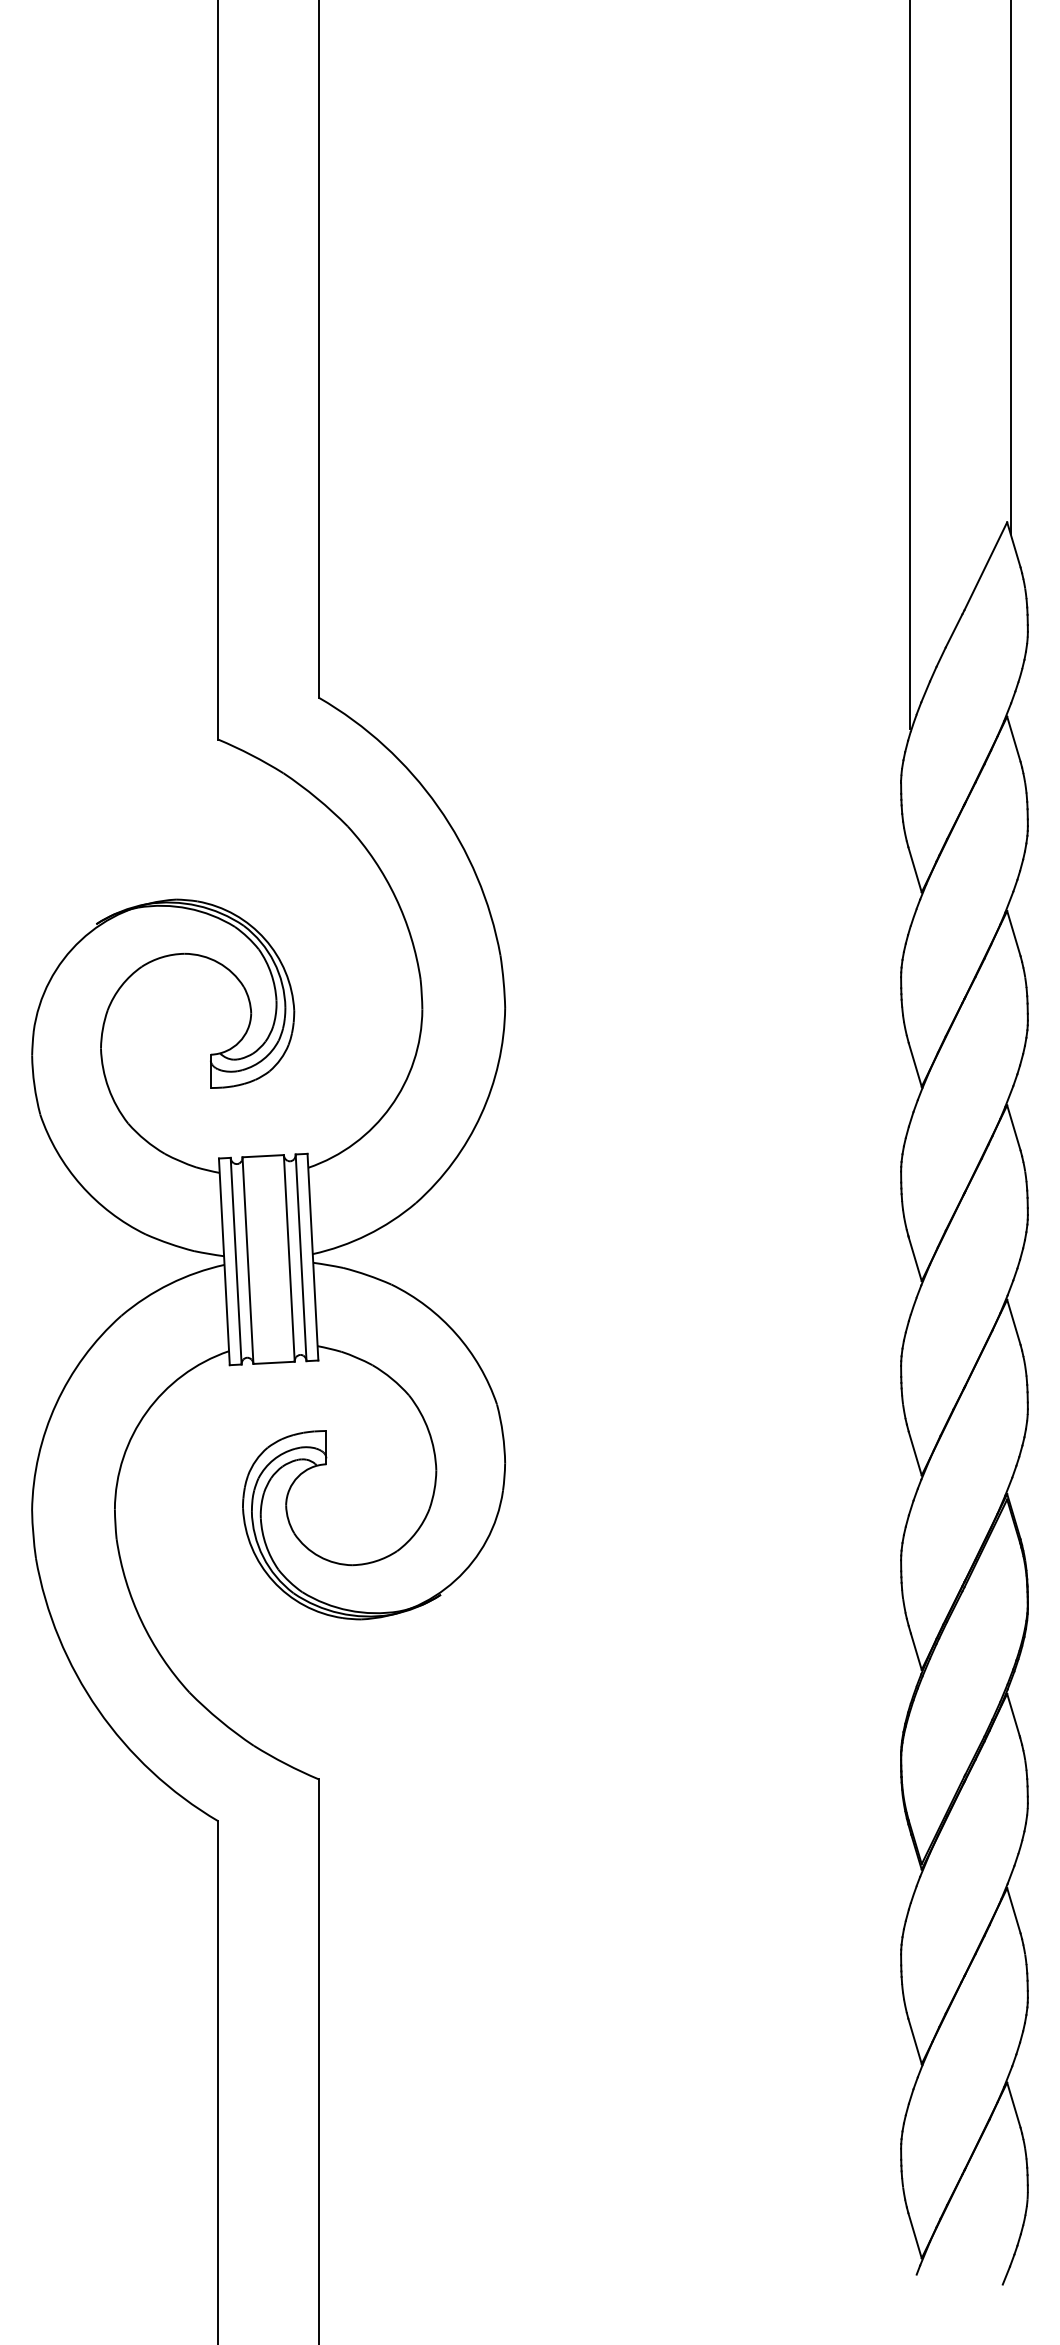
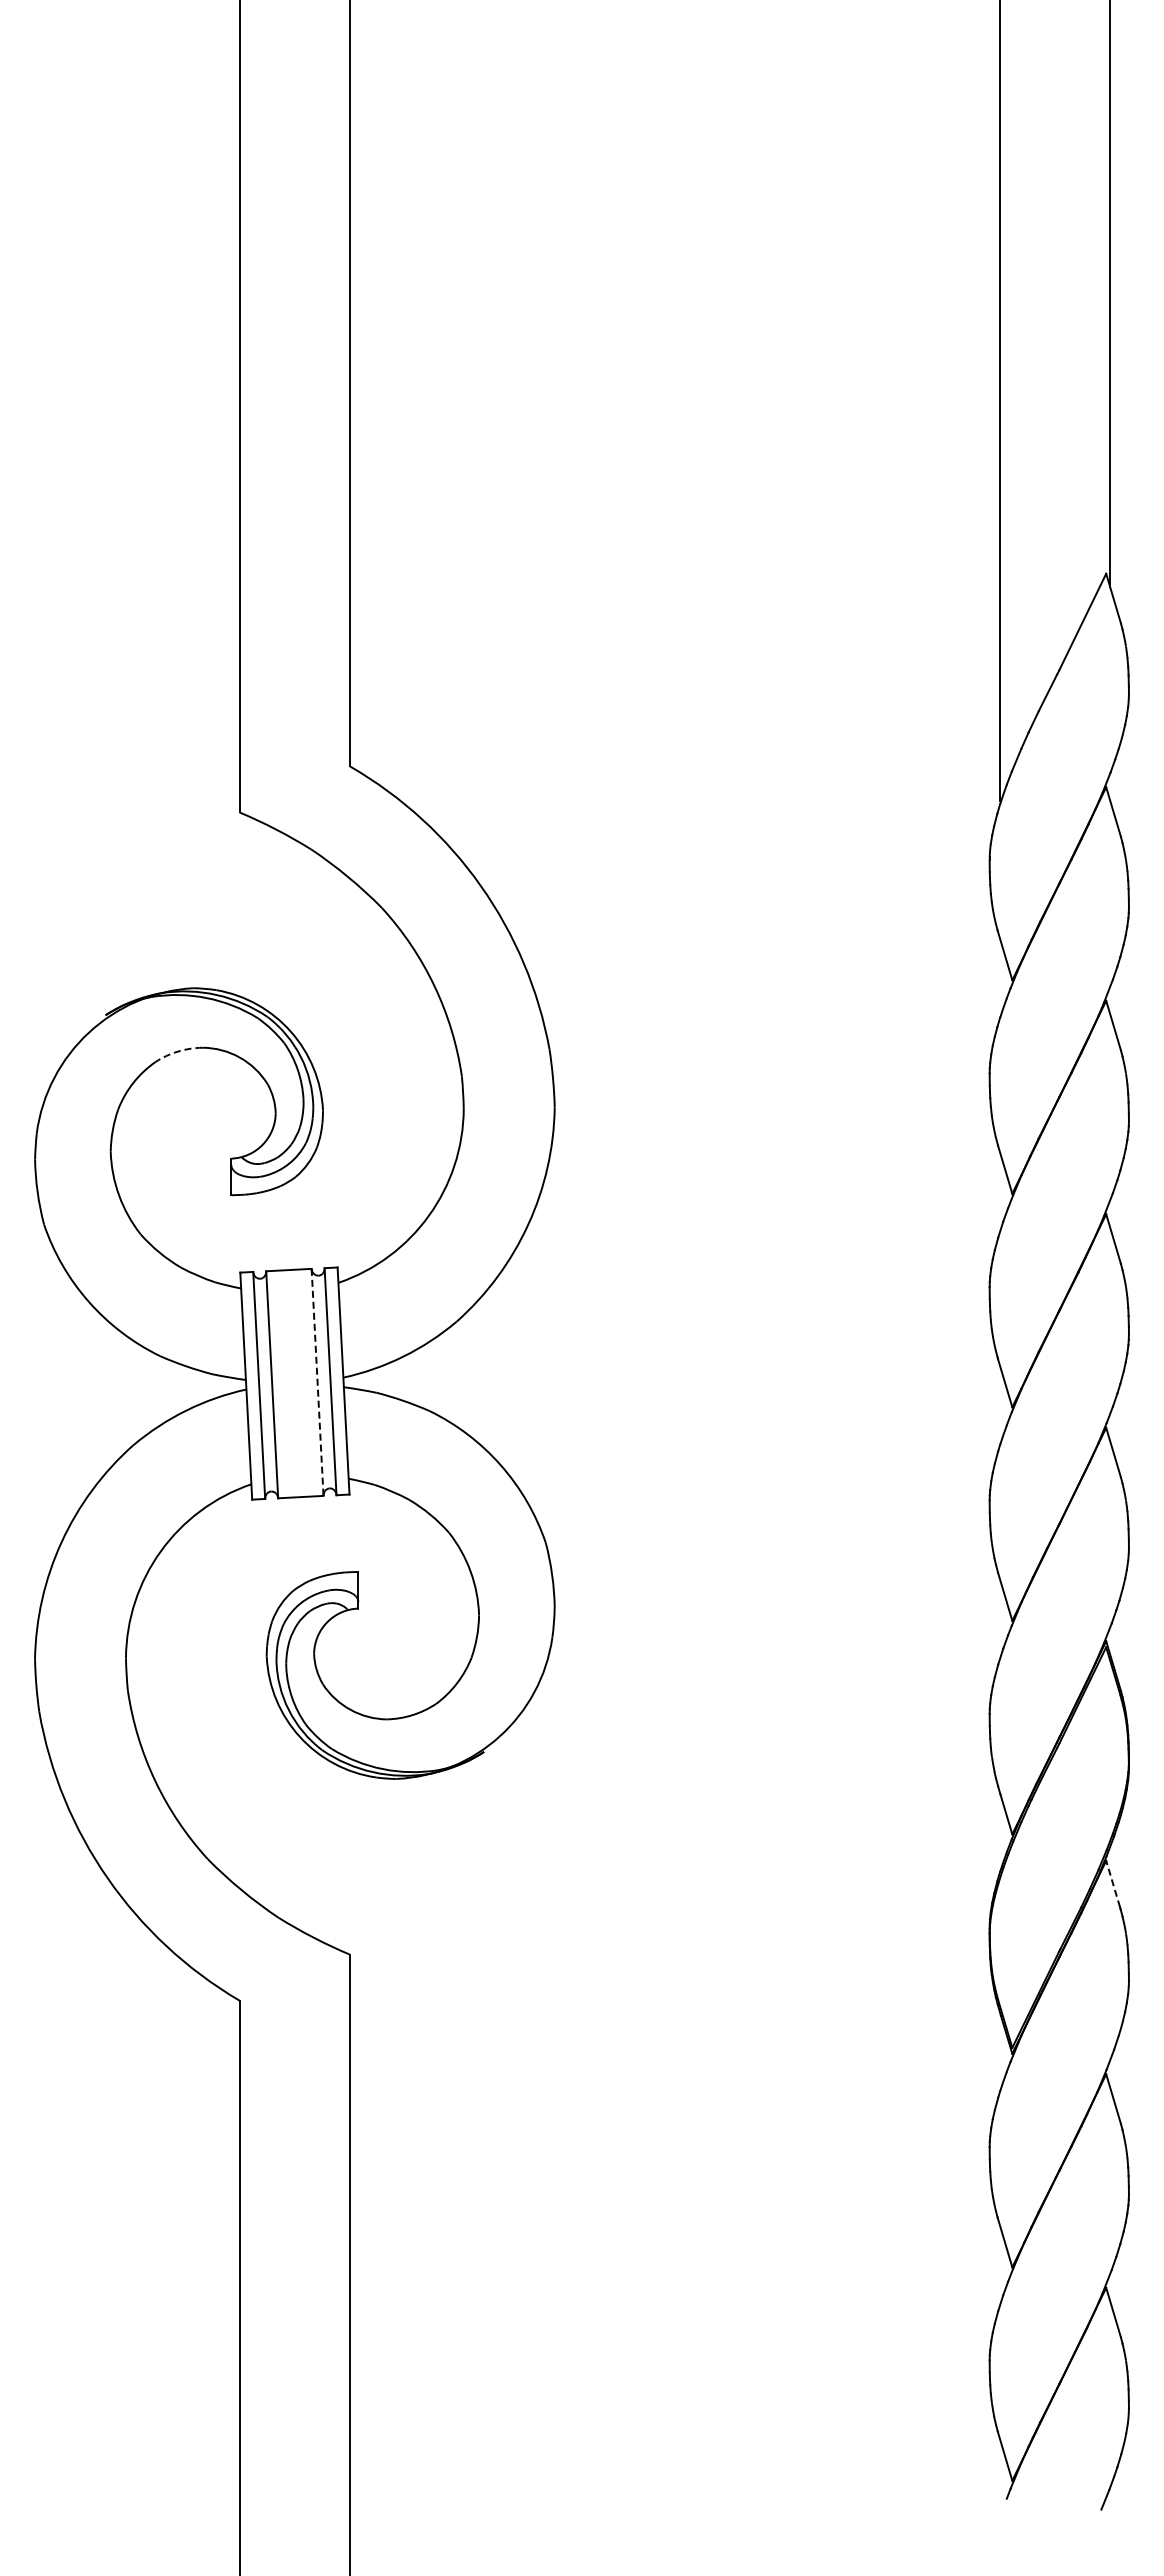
arc: (161, 957) -> (177, 1051), solid -> dashed
line: (289, 1258) -> (317, 1382), solid -> dashed
line: (1012, 1714) -> (1112, 1883), solid -> dashed

